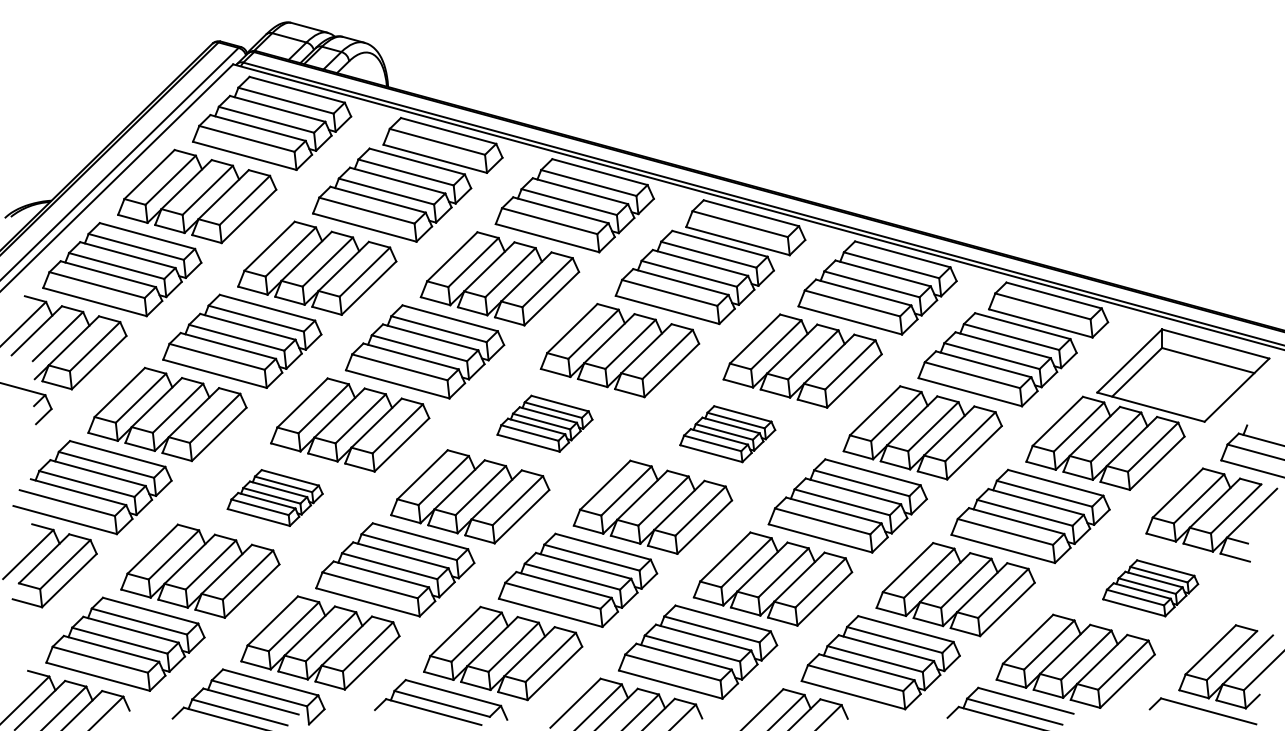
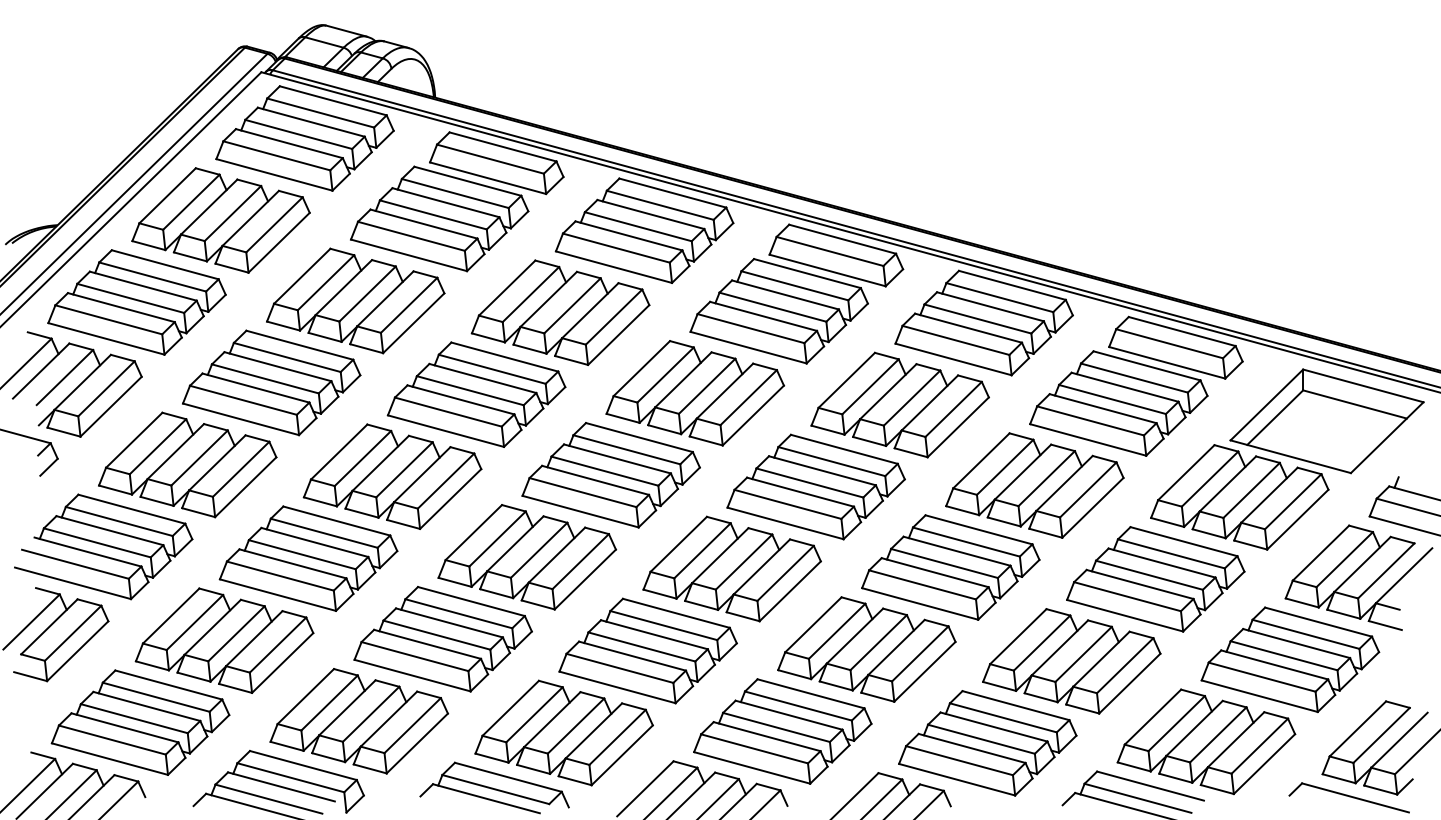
part: (544, 423) -> (610, 475), size x1.67
part: (727, 433) -> (815, 486), size x1.67
part: (275, 497) -> (308, 558), size x1.67
part: (1150, 587) -> (1290, 659), size x1.67

